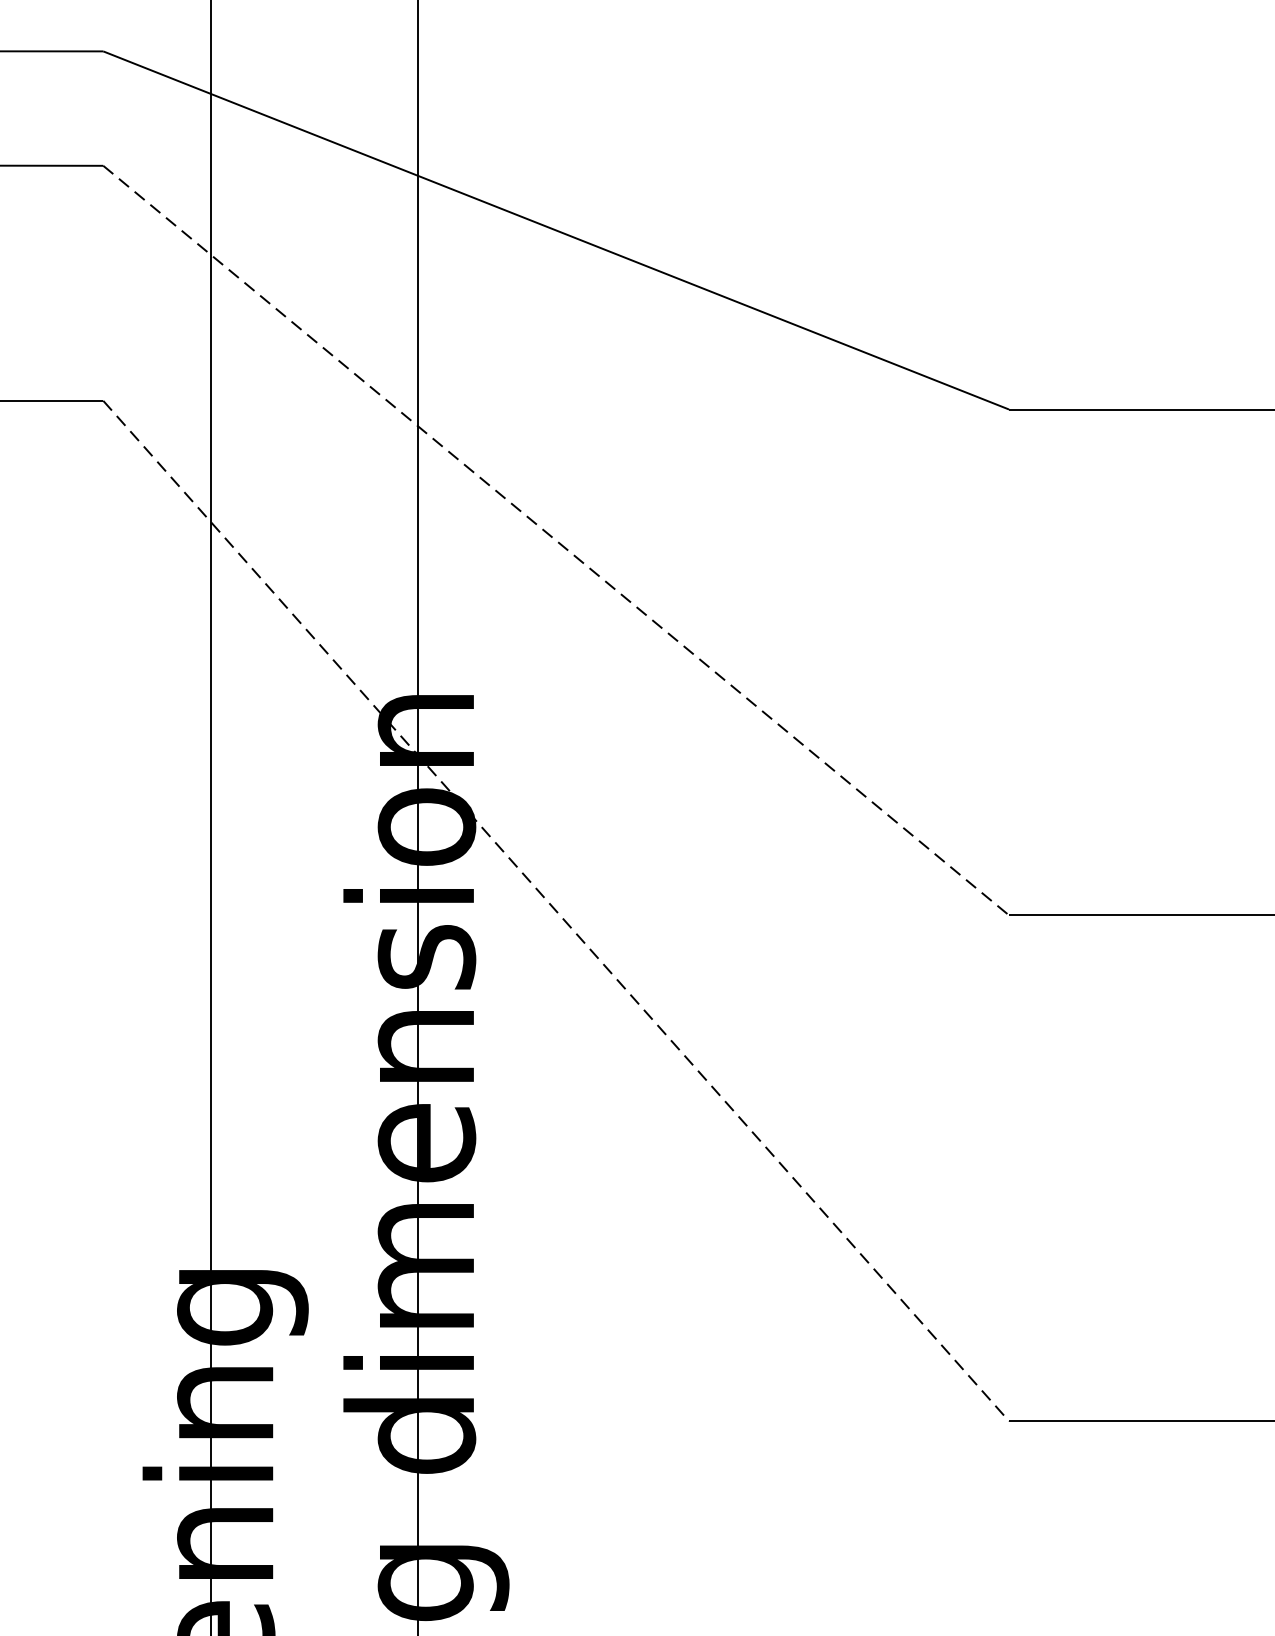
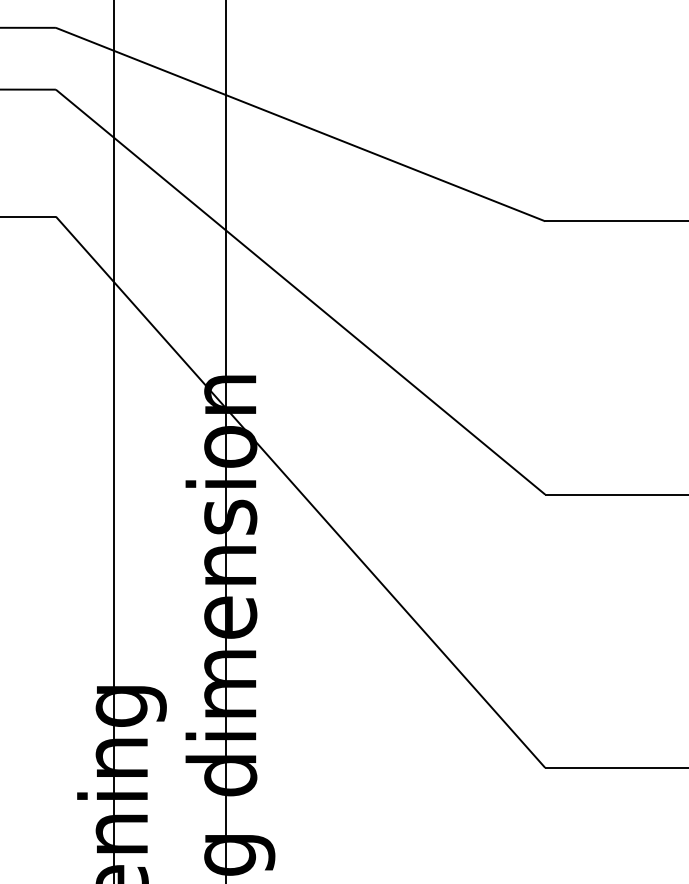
line: (556, 541) -> (300, 292), dashed -> solid
line: (556, 911) -> (300, 492), dashed -> solid

